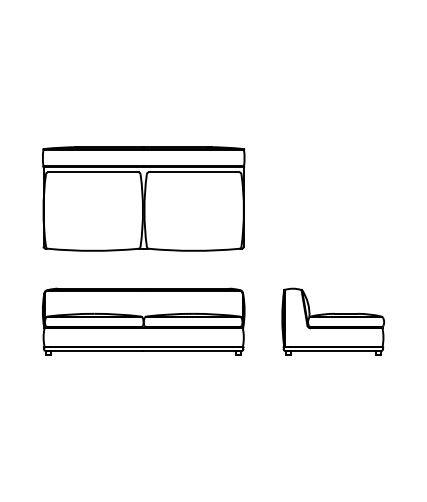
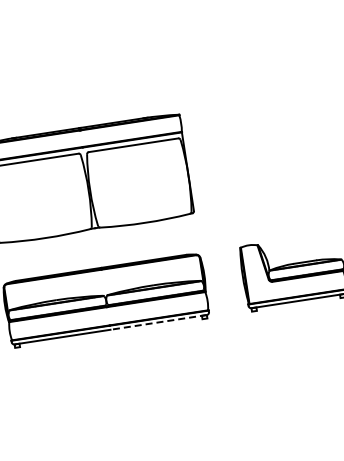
line: (192, 351) -> (158, 322), solid -> dashed

